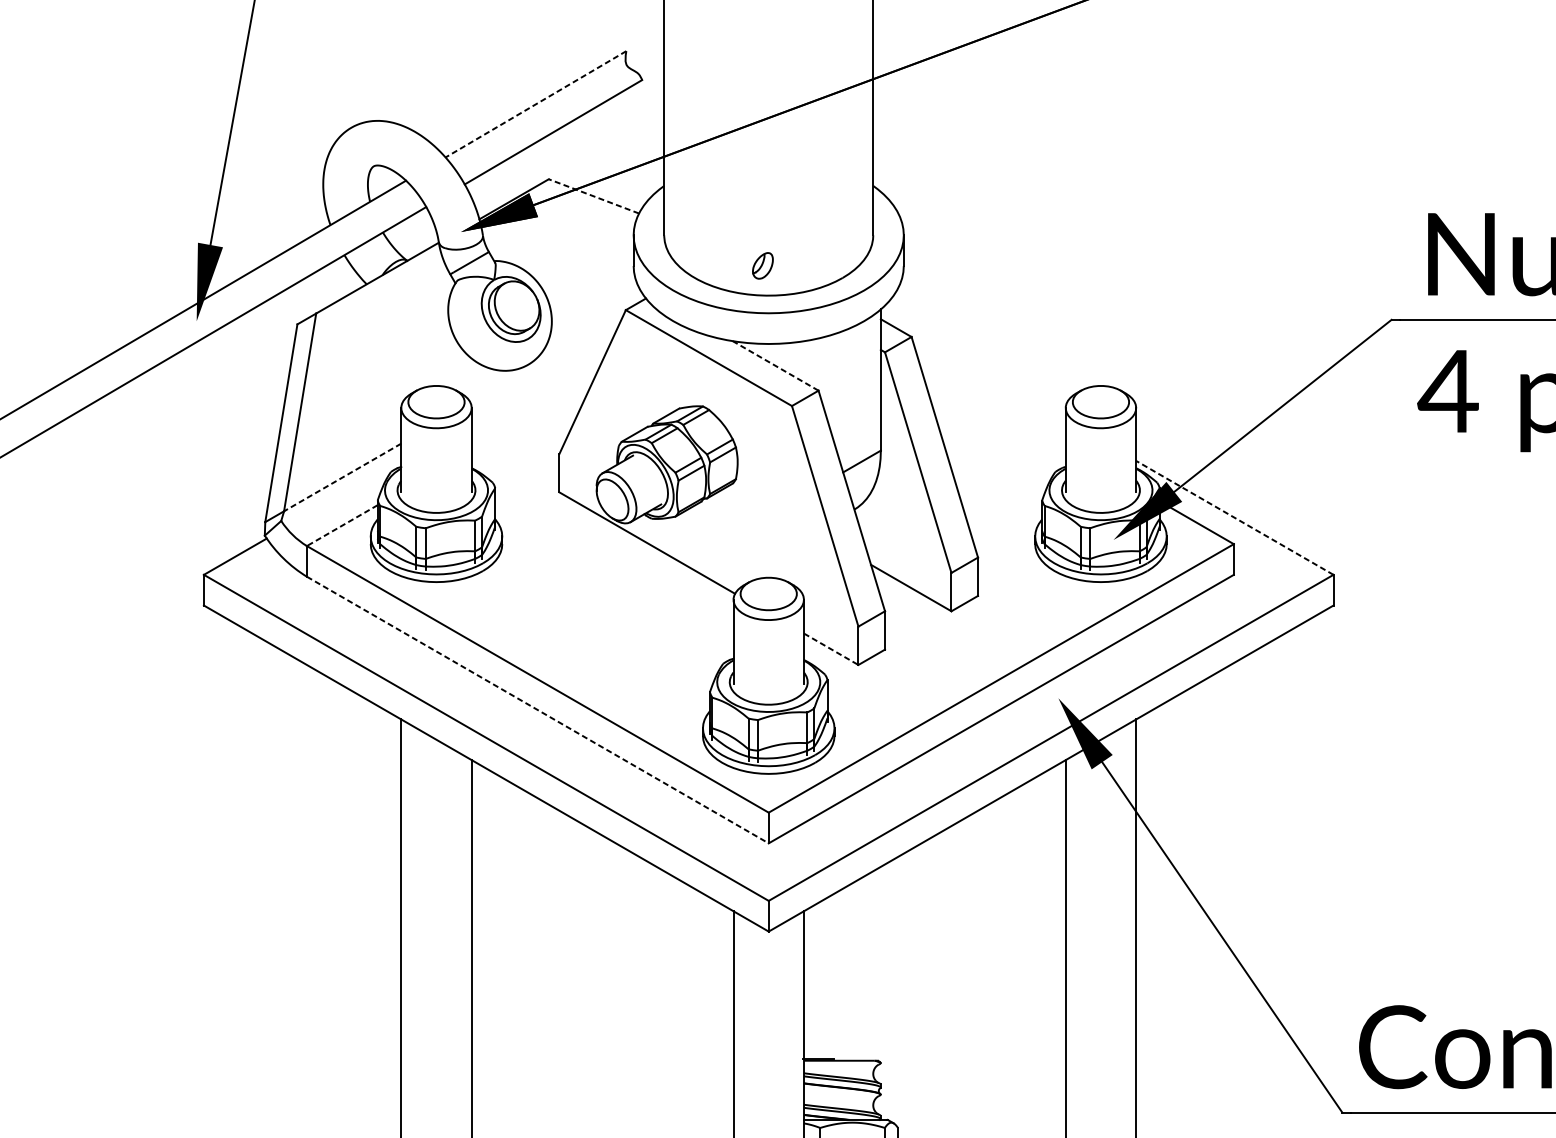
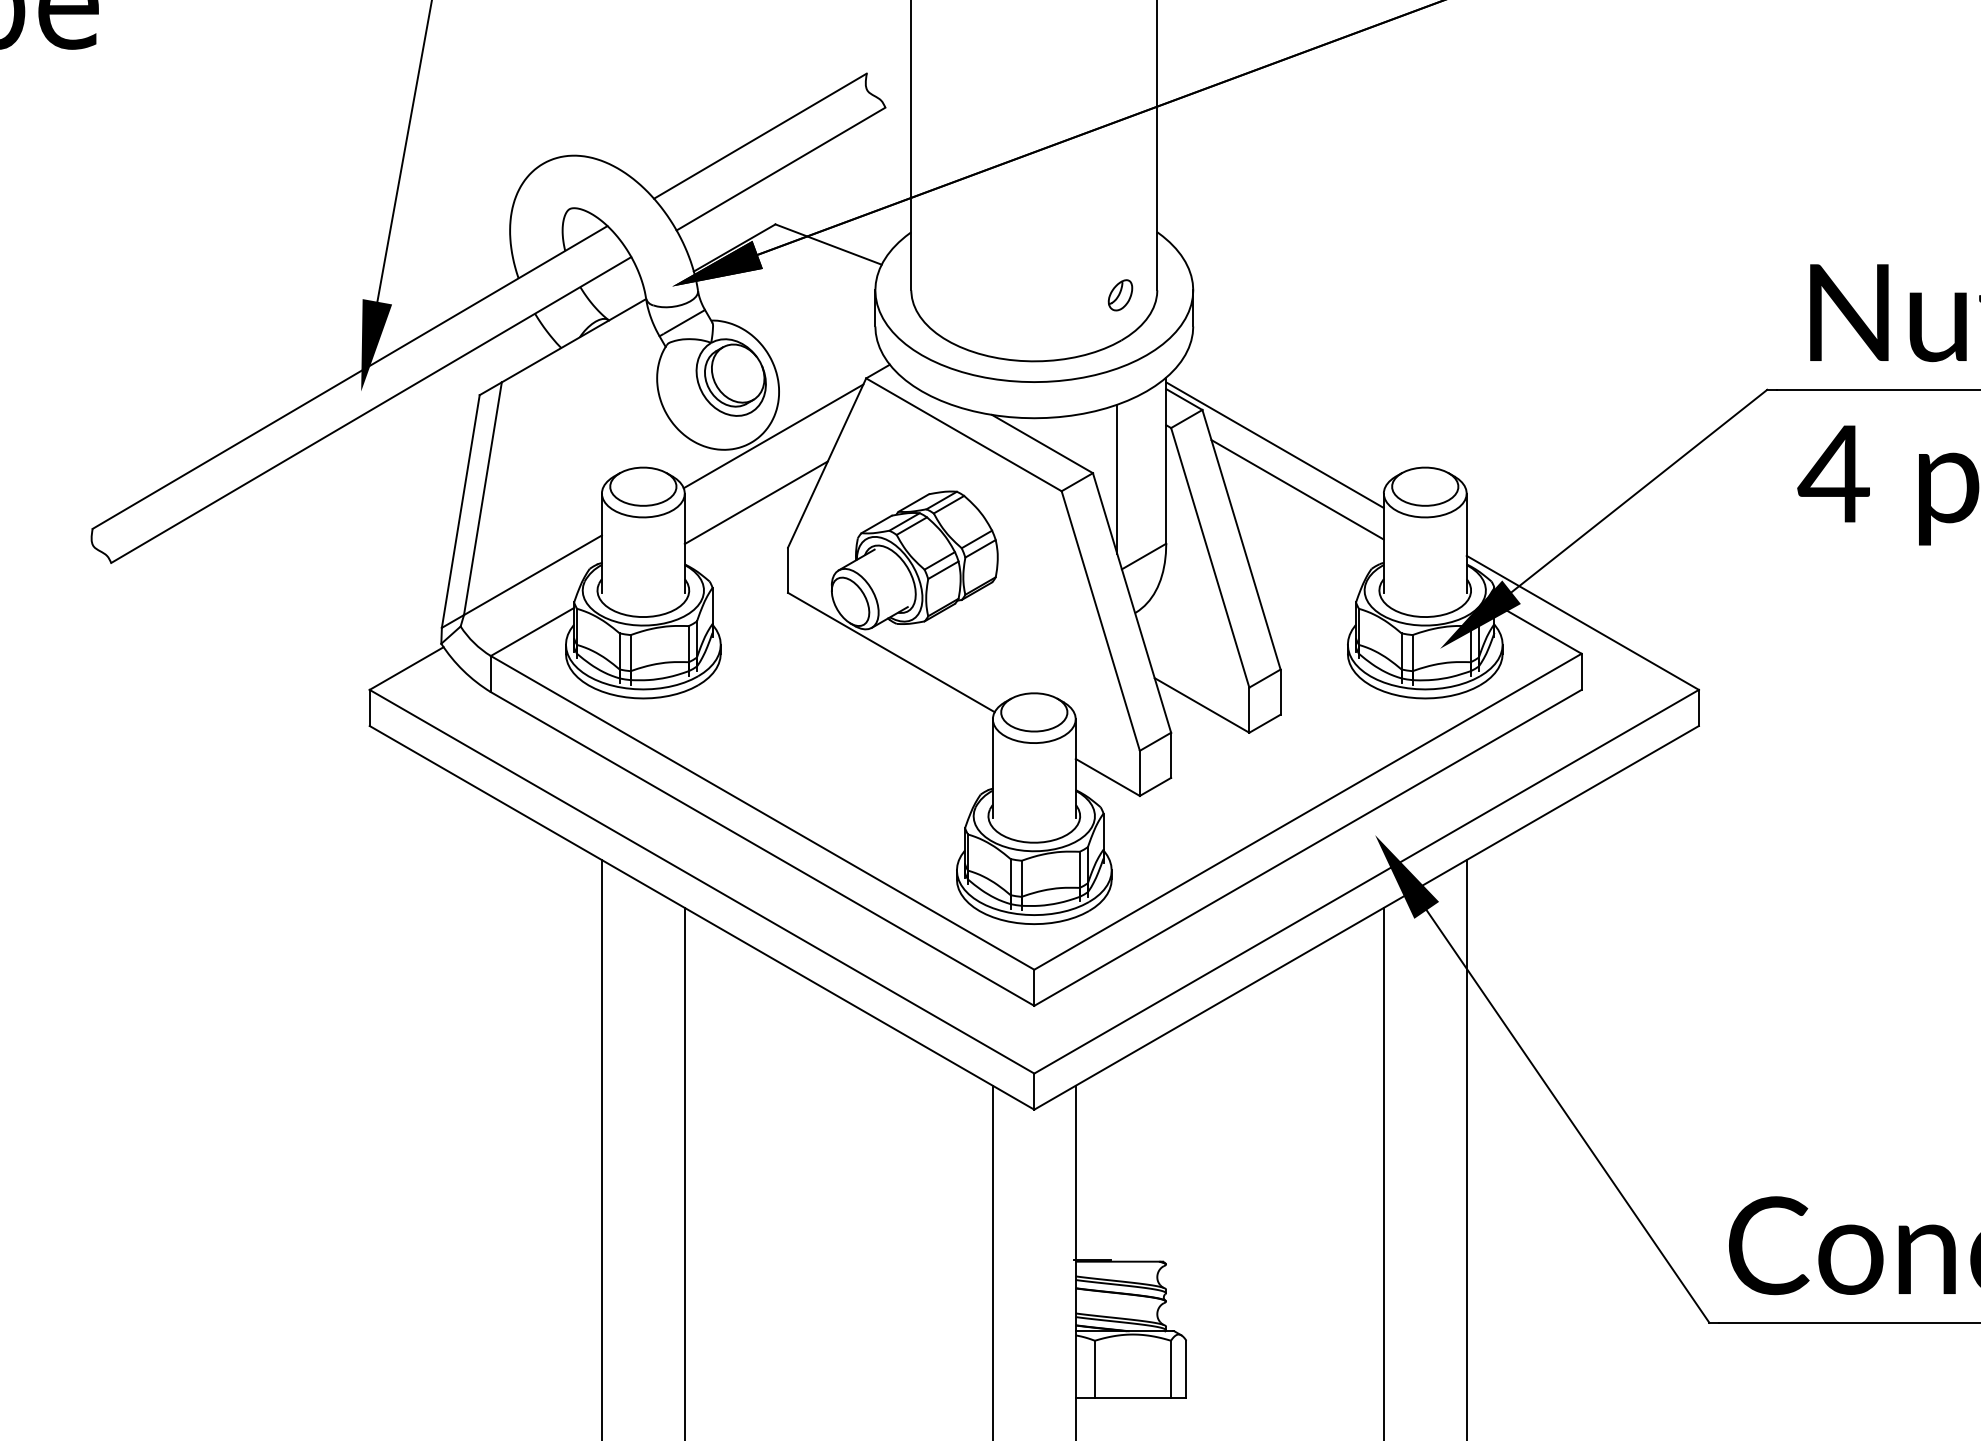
line: (535, 104) -> (759, 136), dashed -> solid
line: (593, 196) -> (828, 244), dashed -> solid
part: (762, 266) -> (1120, 295), moved
line: (547, 359) -> (773, 436), added
line: (775, 365) -> (1042, 443), dashed -> solid
line: (972, 366) -> (1274, 444), added
line: (839, 396) -> (1117, 479), added
line: (992, 404) -> (1297, 489), added
line: (531, 415) -> (755, 502), added
line: (342, 477) -> (532, 575), dashed -> solid
line: (1234, 517) -> (1582, 622), dashed -> solid
line: (342, 526) -> (532, 632), dashed -> solid
line: (831, 649) -> (1108, 777), dashed -> solid
line: (537, 710) -> (762, 849), dashed -> solid

